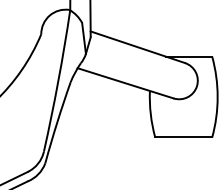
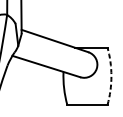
arc: (217, 97) -> (111, 76), solid -> dashed

